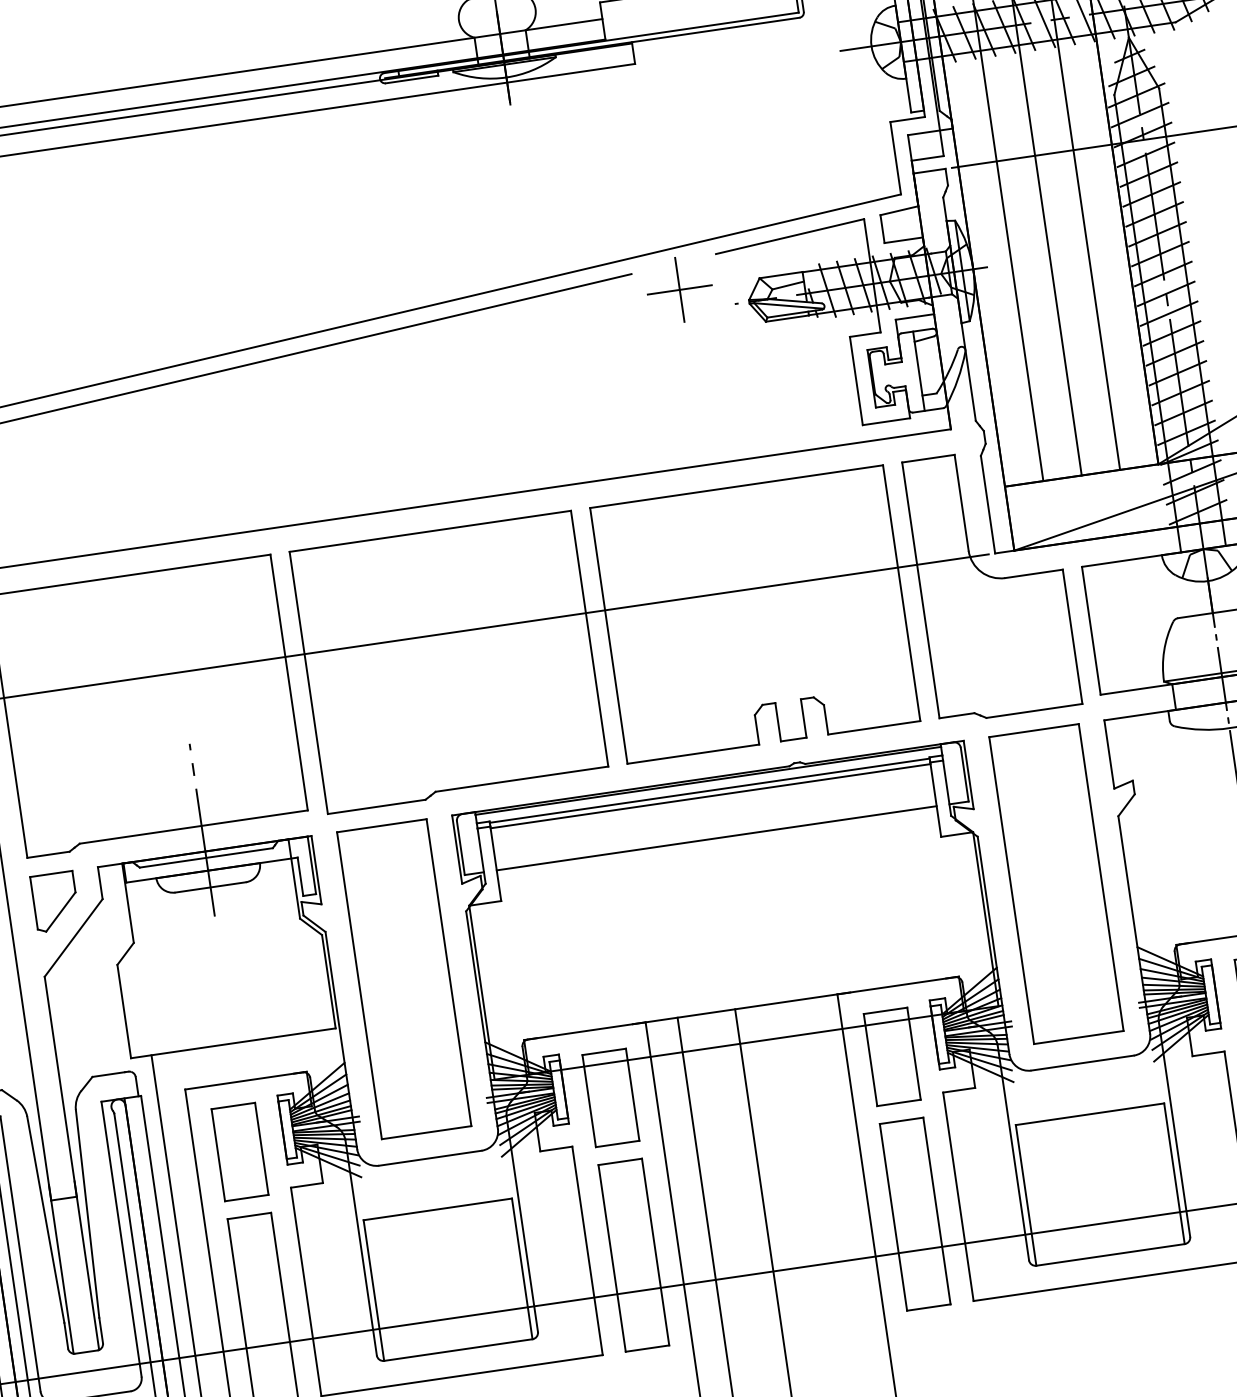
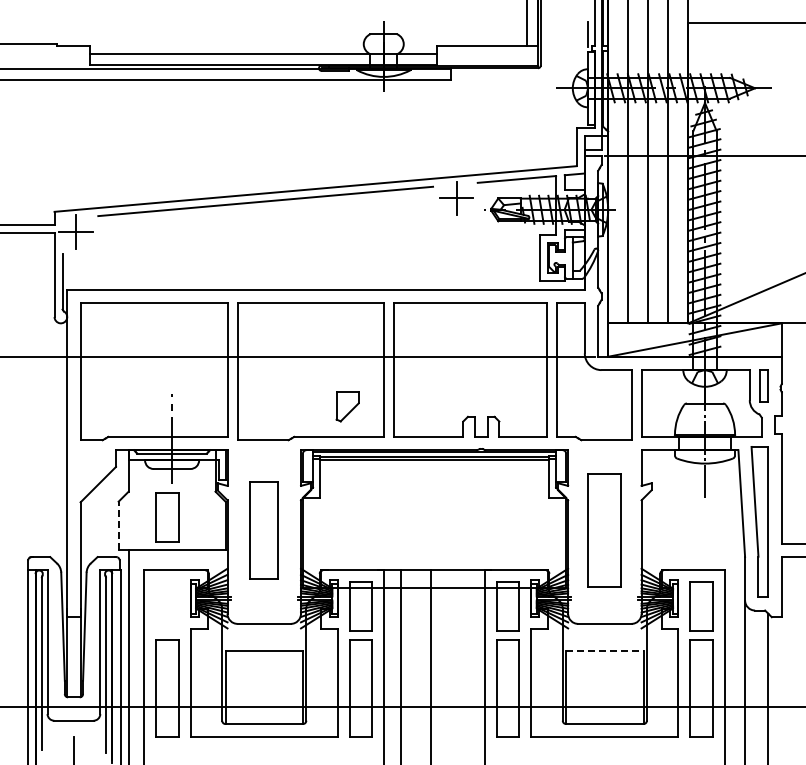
line: (716, 838) -> (434, 481), removed
part: (1055, 884) -> (604, 530), size x0.7
part: (55, 901) -> (347, 406), moved
part: (404, 979) -> (264, 530), size x0.6
line: (123, 1010) -> (118, 525), solid -> dashed
line: (1089, 1114) -> (604, 650), solid -> dashed
part: (240, 1151) -> (167, 517), moved

